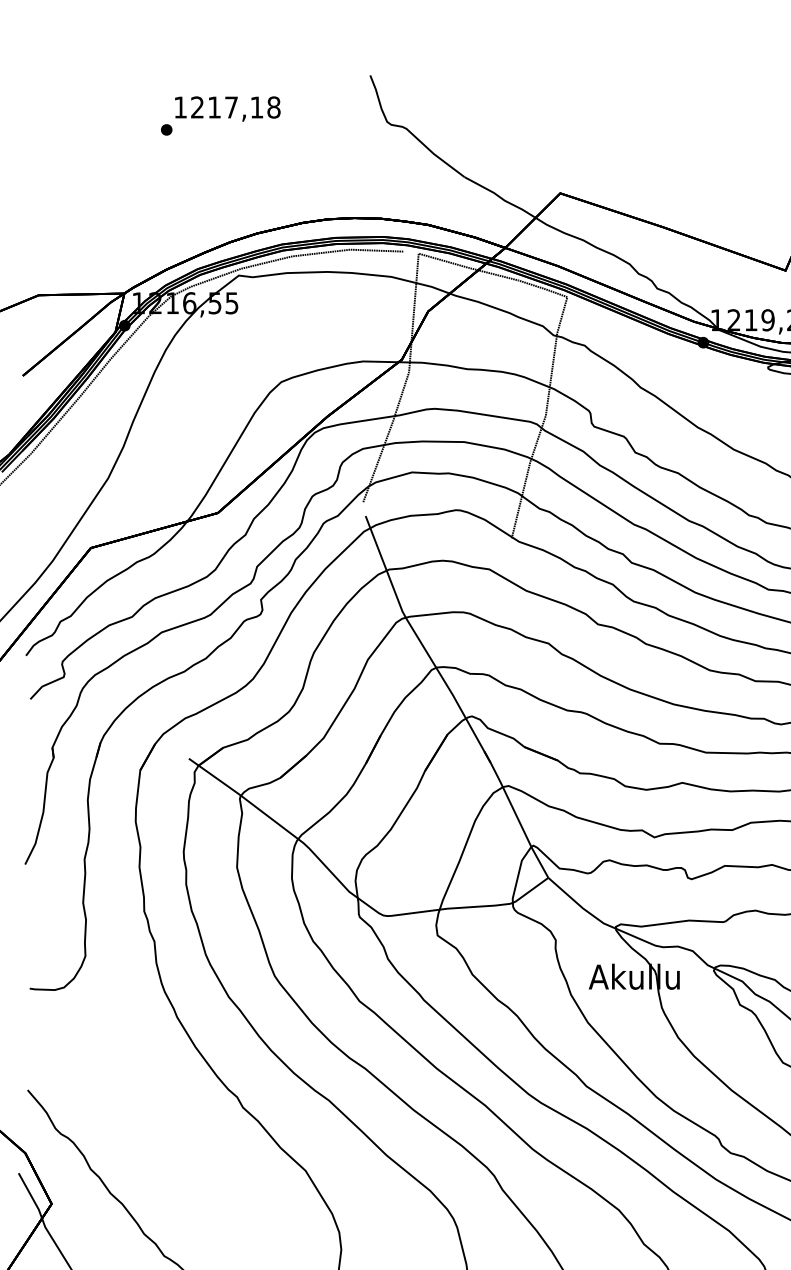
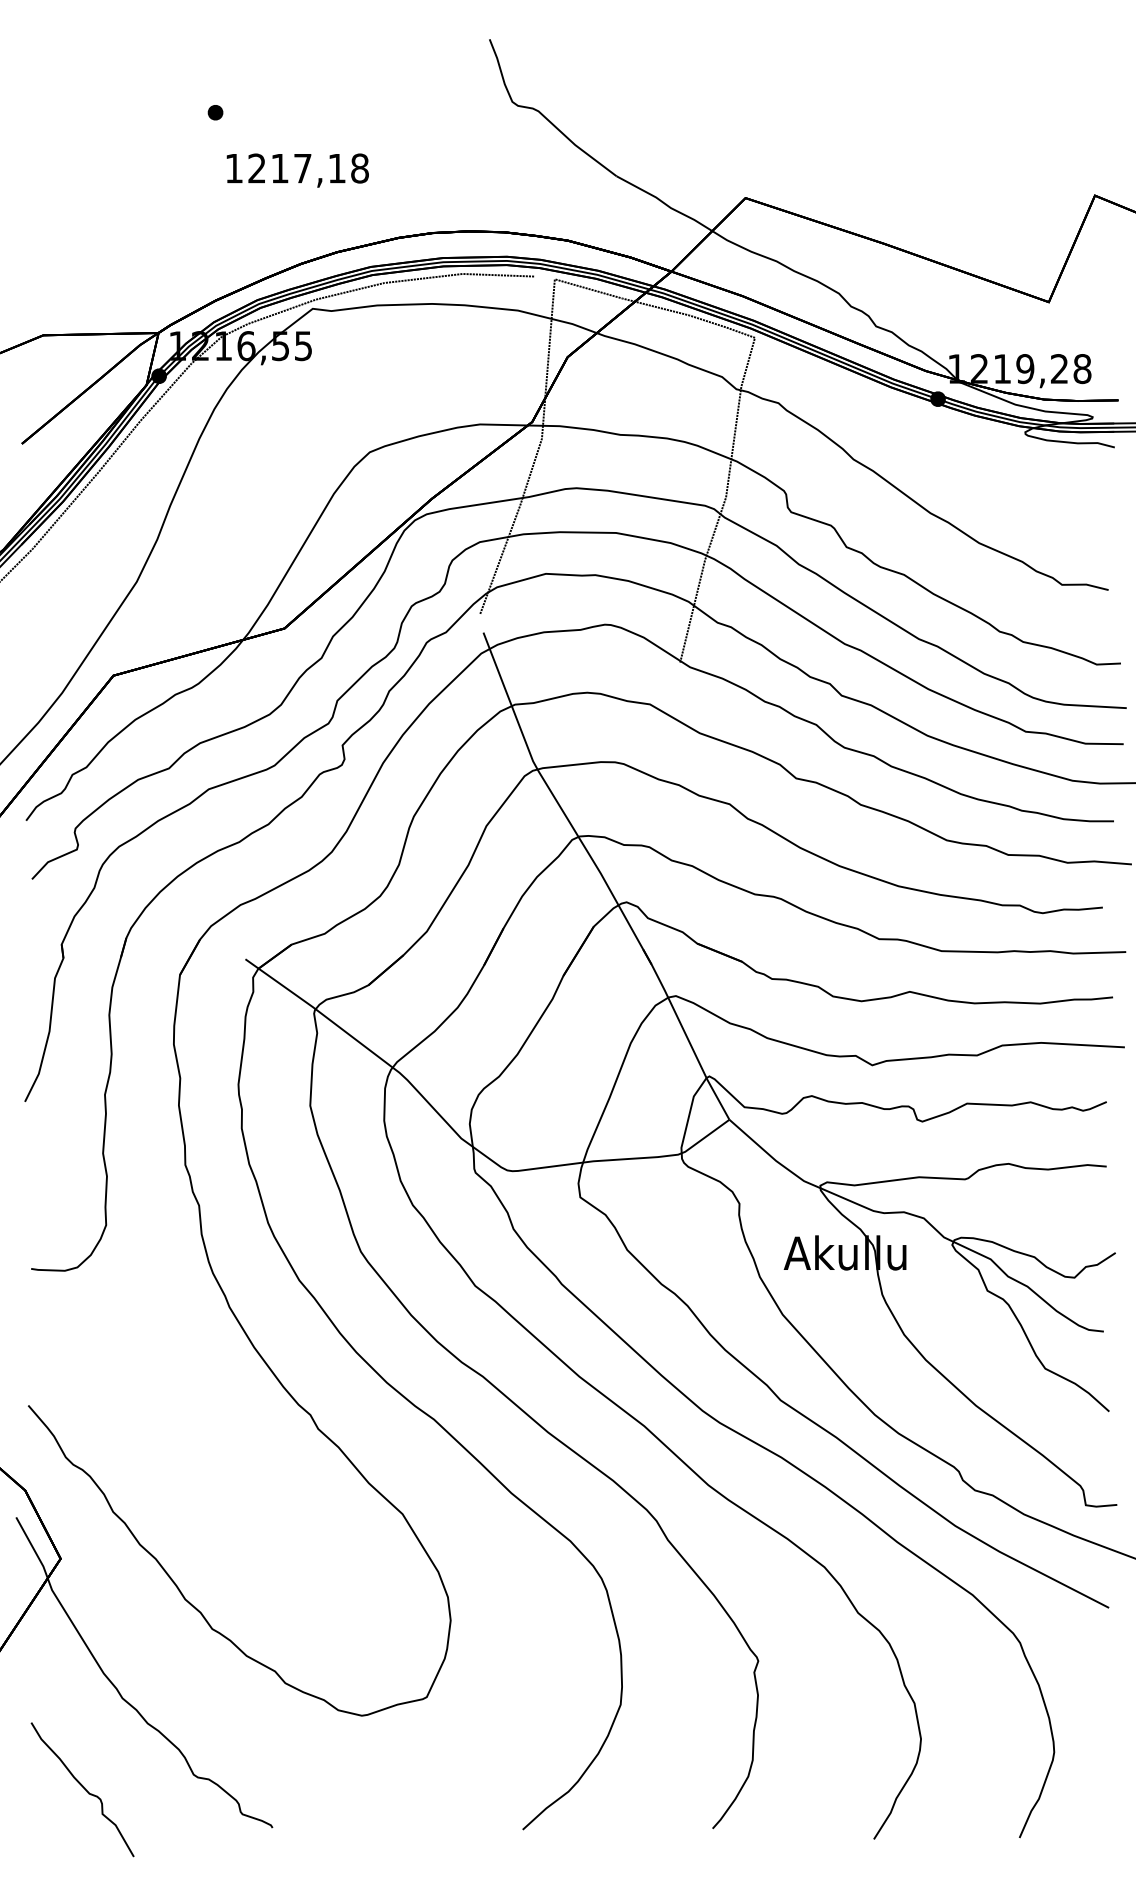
text: (227, 108) -> (297, 170), moved

